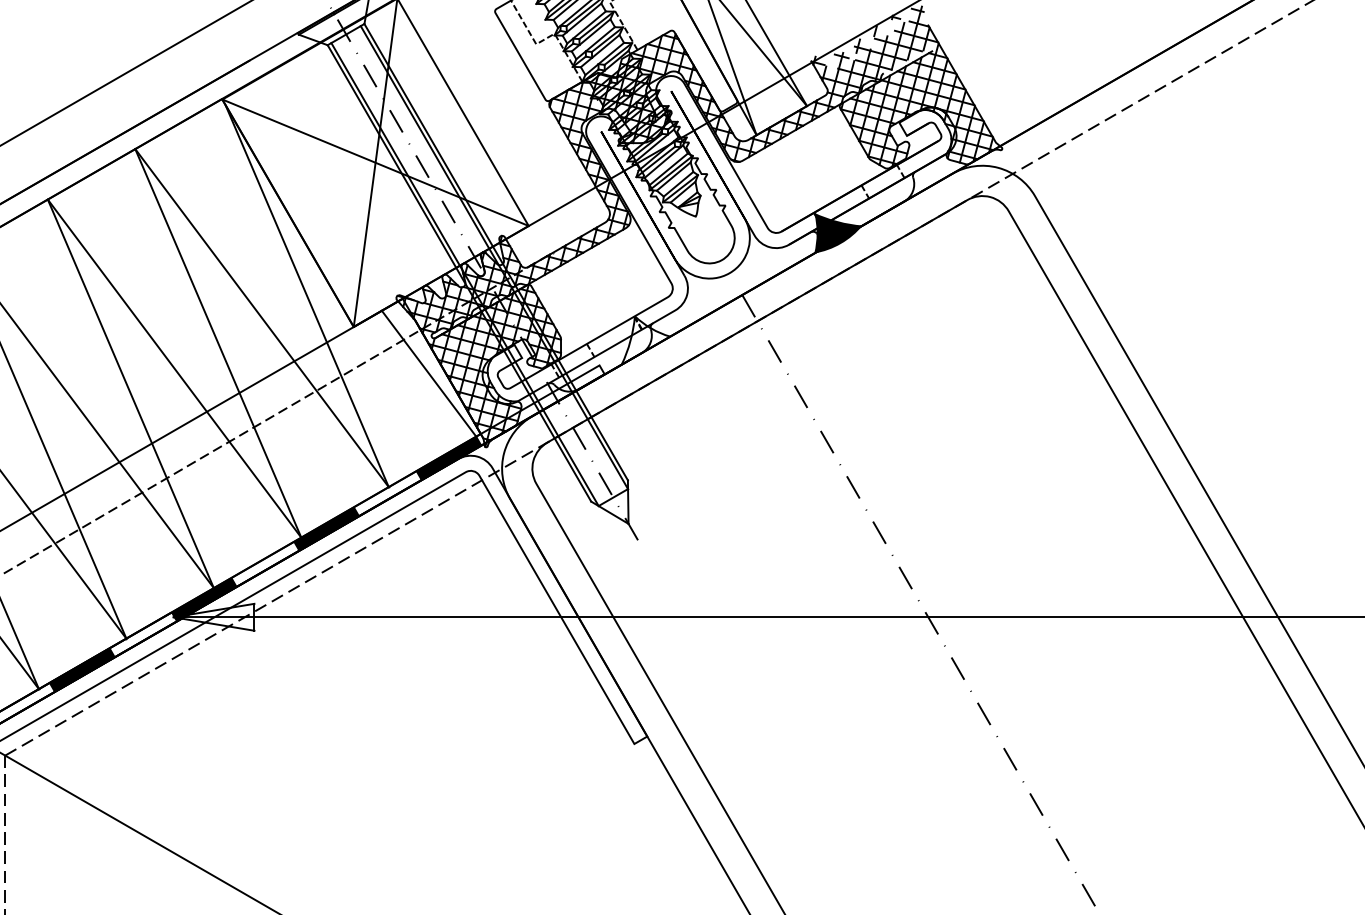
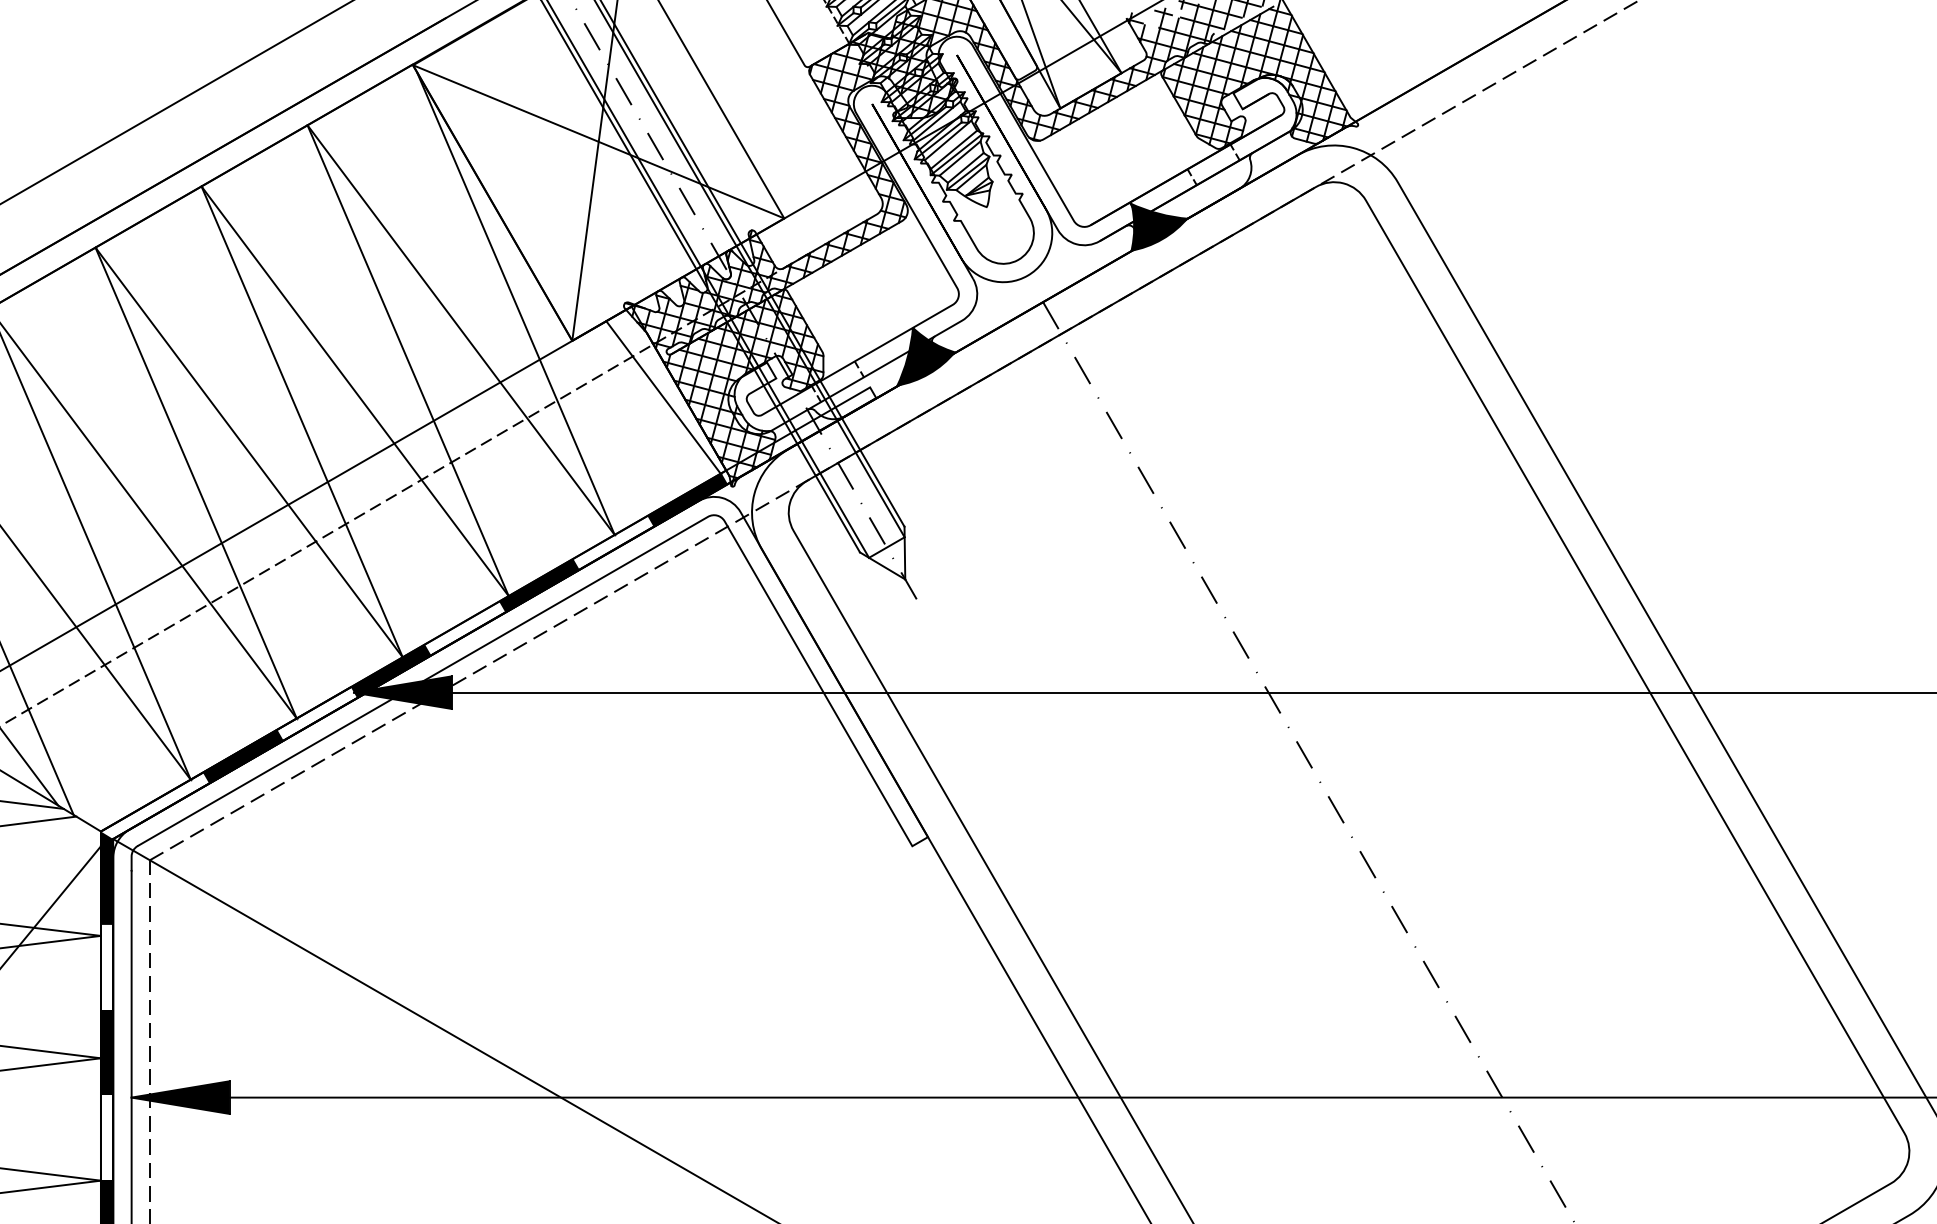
fill: (645, 339) -> (925, 356), added
fill: (213, 617) -> (402, 692), added

